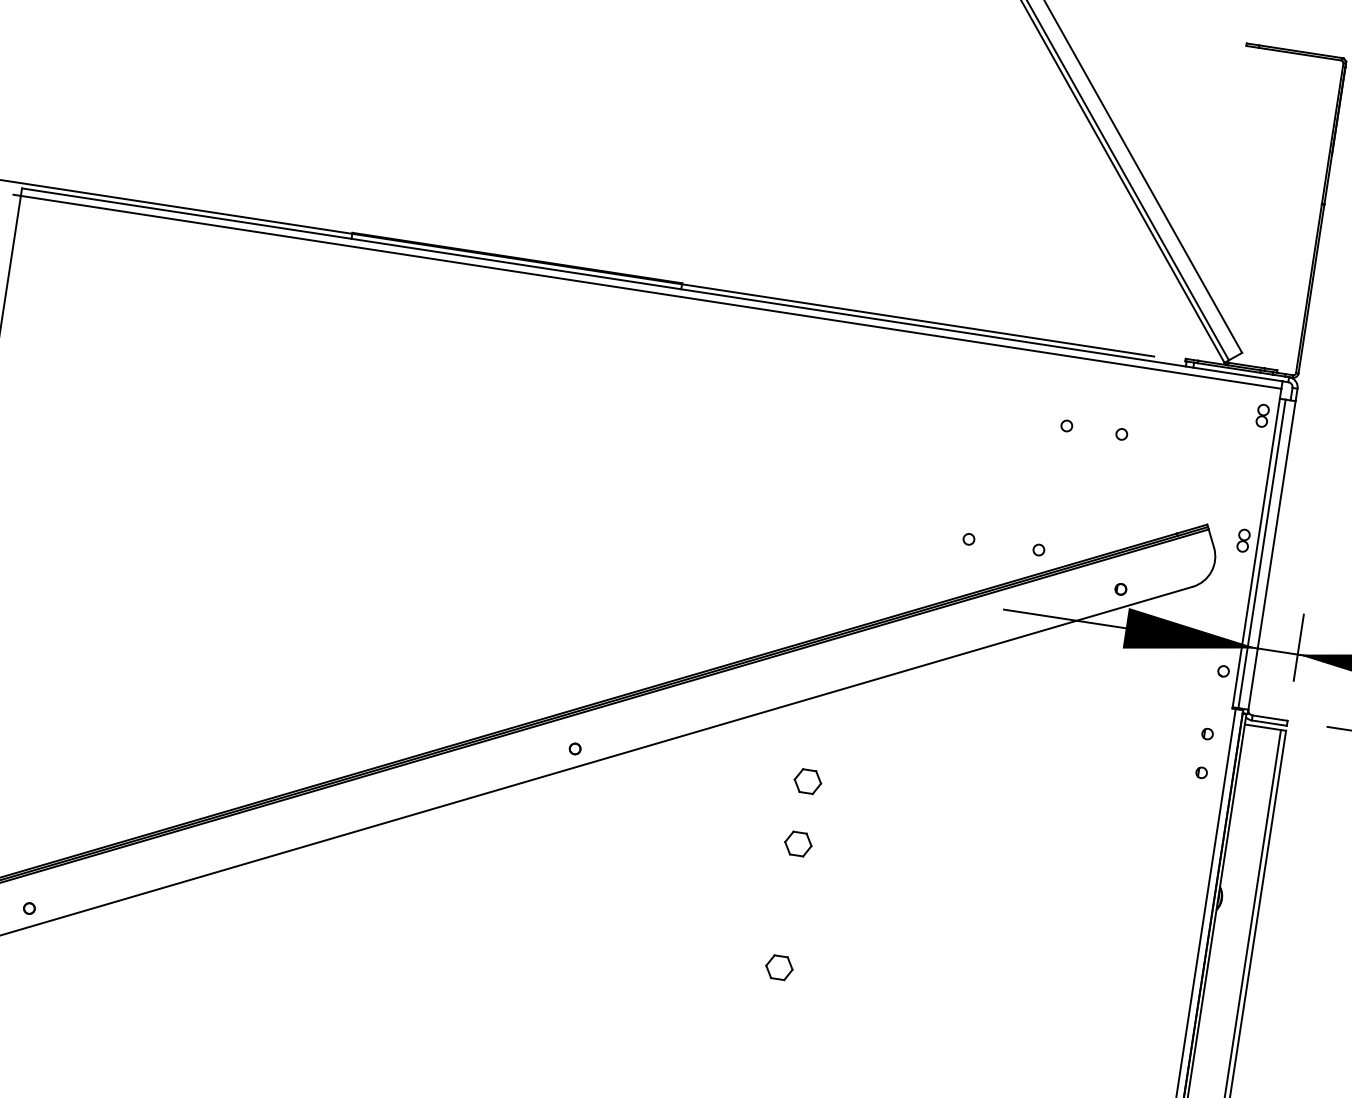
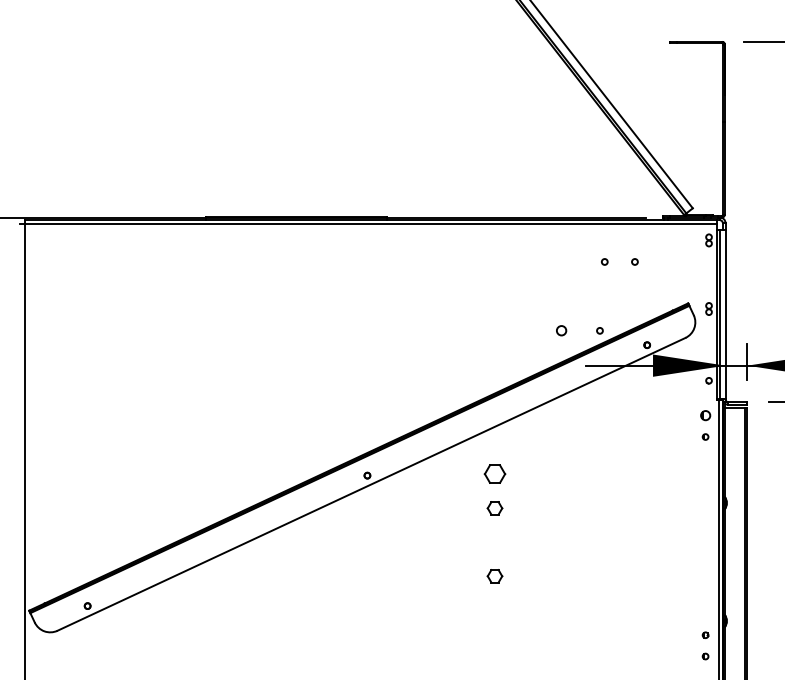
circle: (968, 538) -> (561, 330), size x1.6
part: (1207, 733) -> (705, 415), size x1.6
part: (807, 780) -> (494, 473), size x1.4

